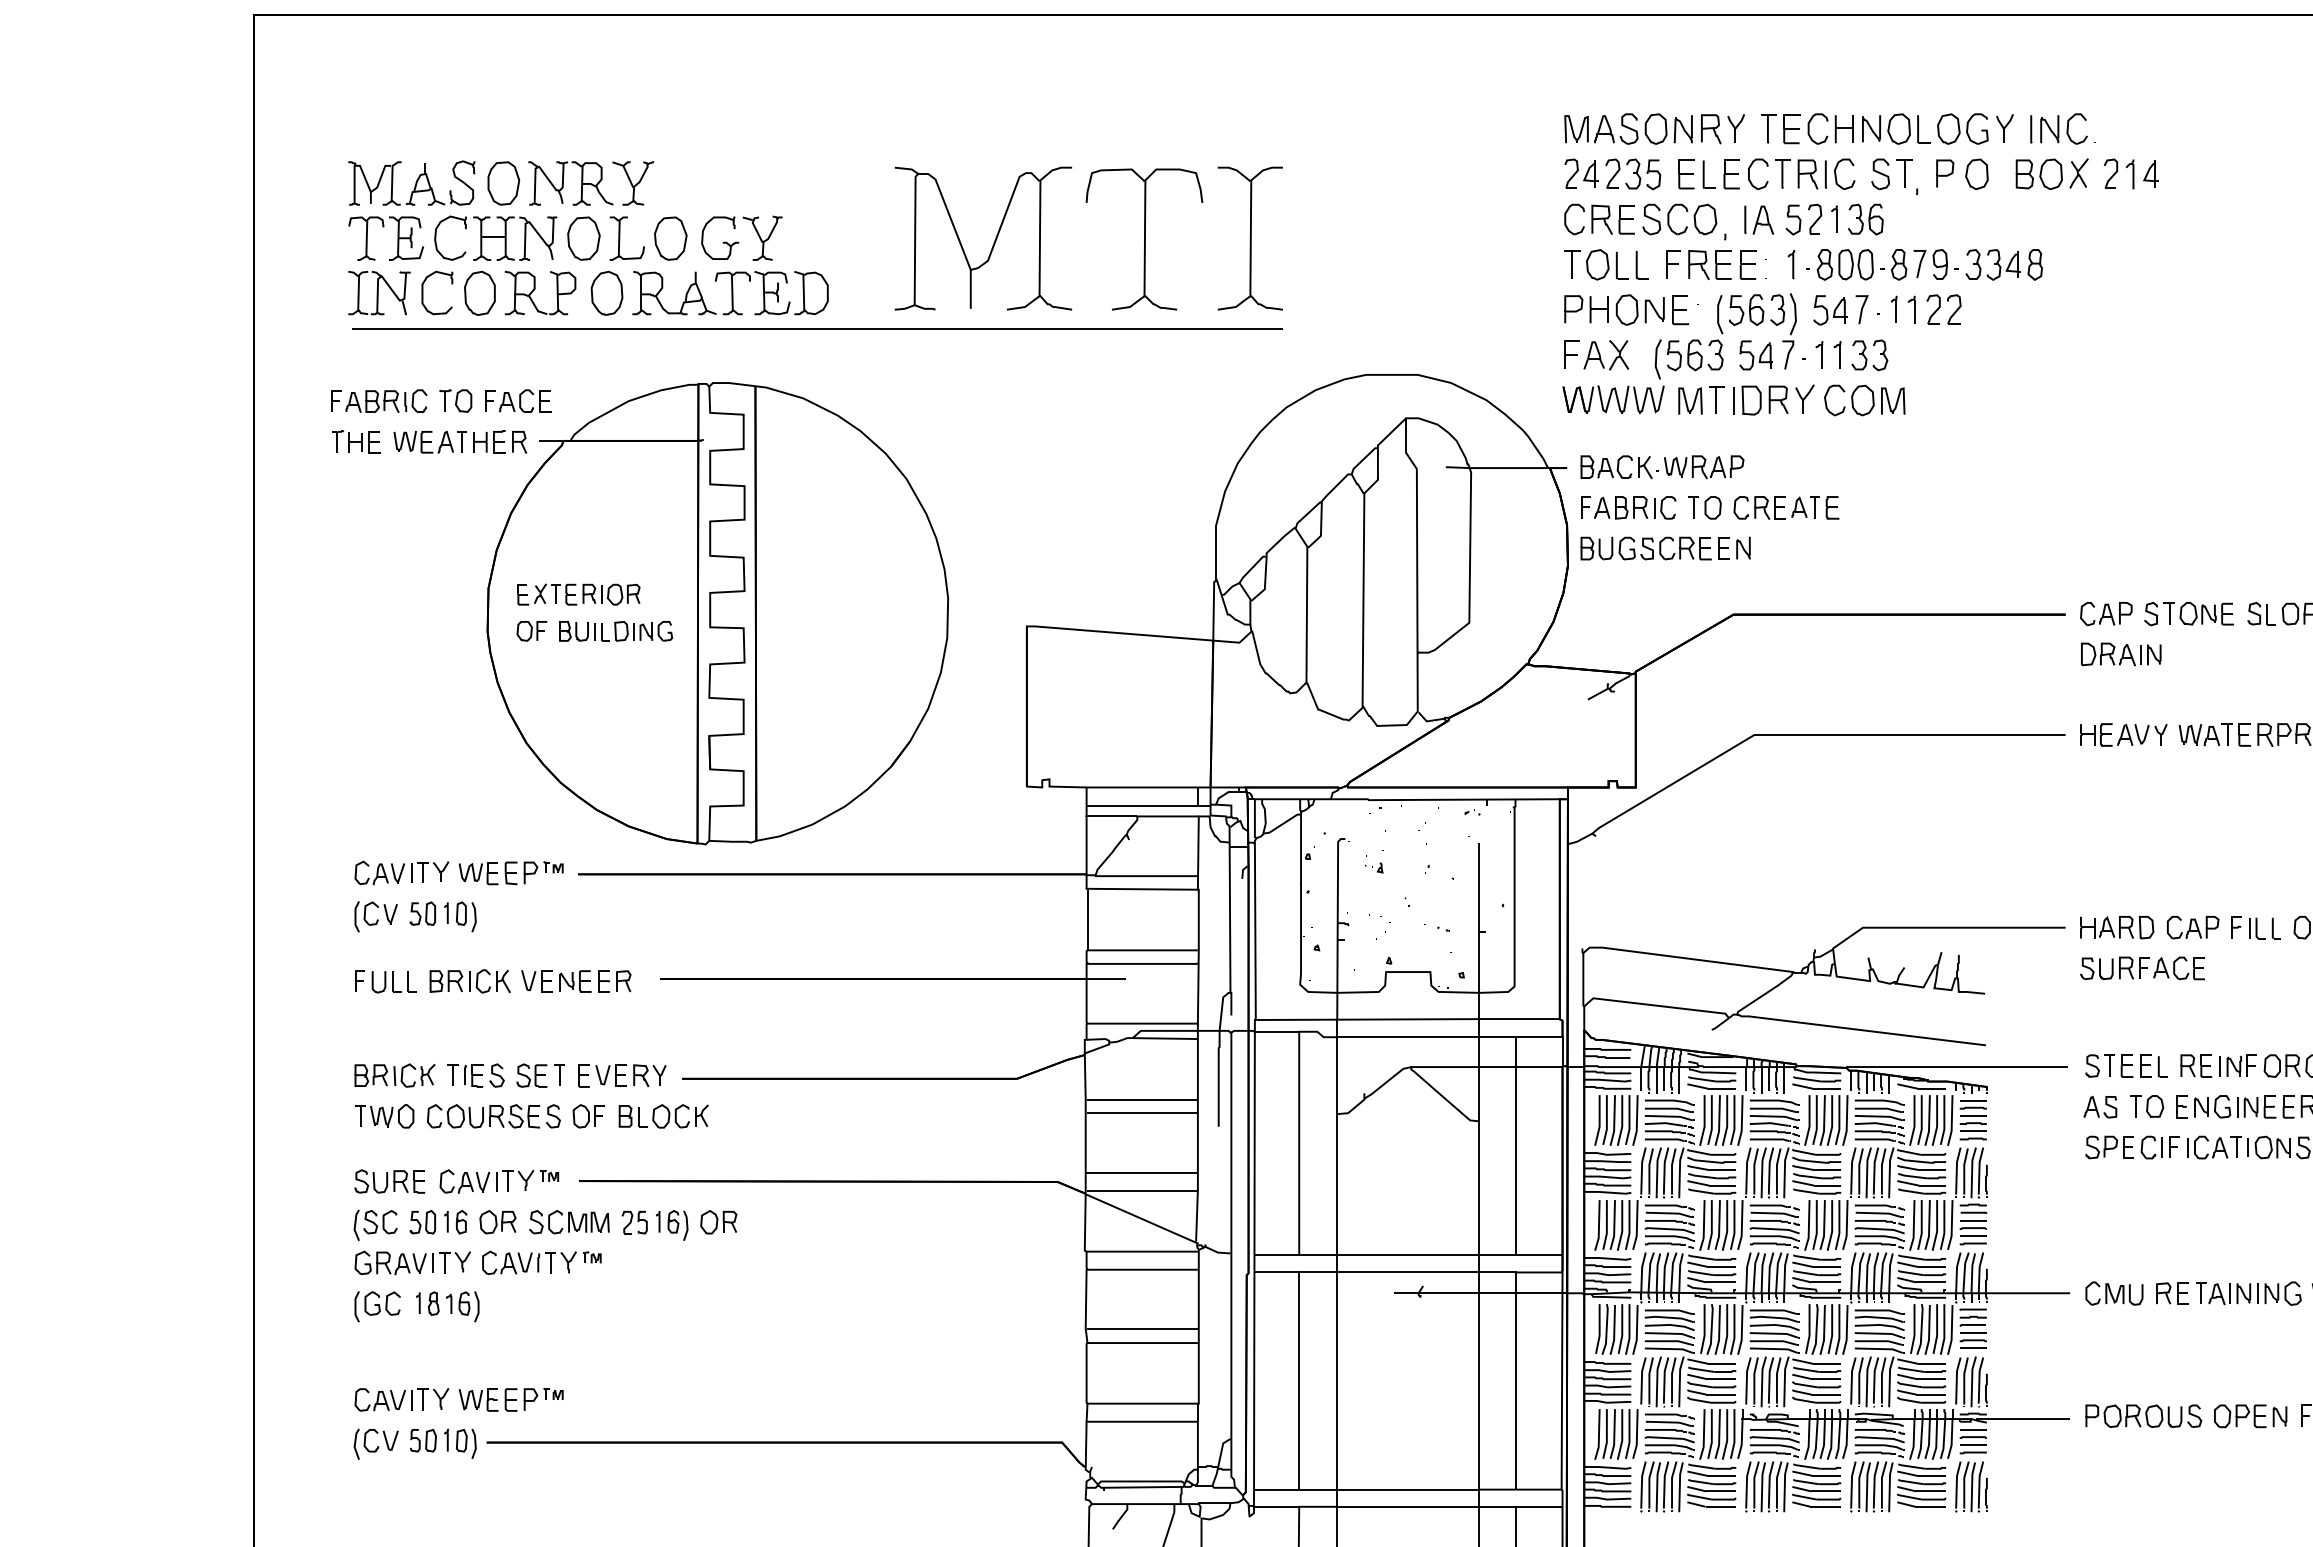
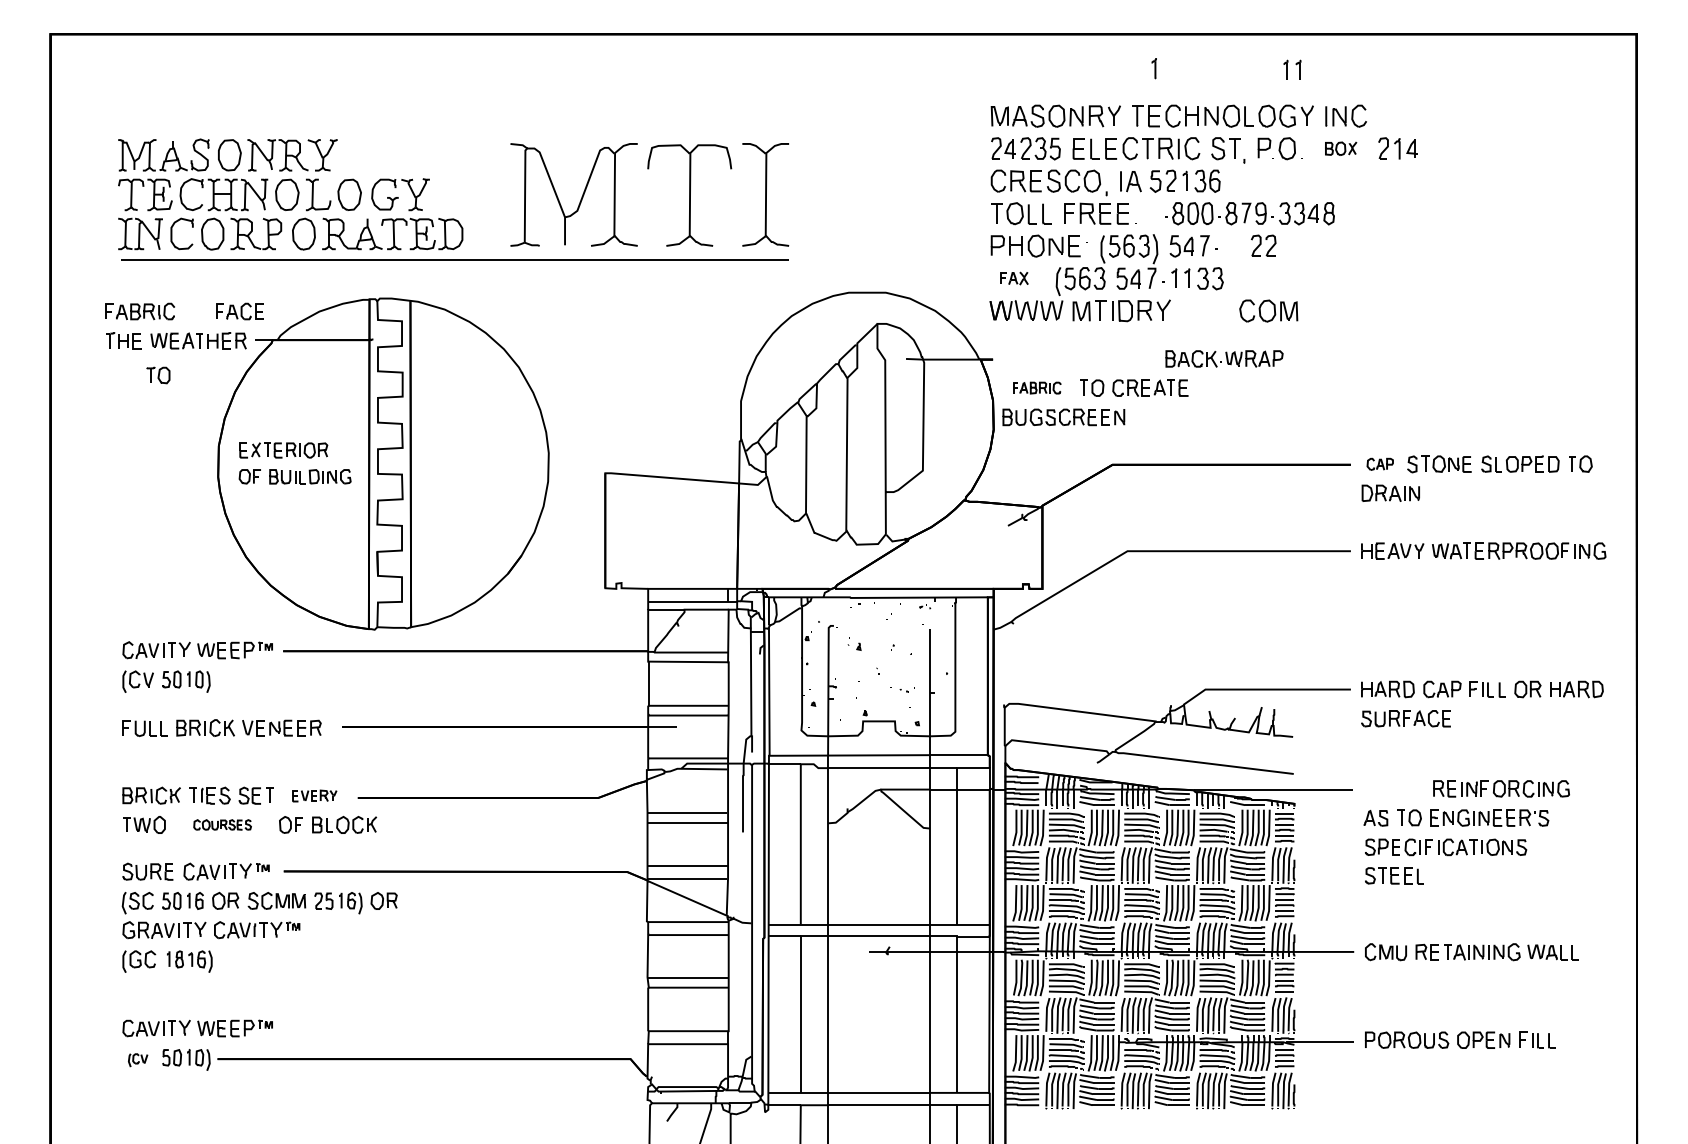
part: (2051, 173) -> (1340, 148), size x0.6
part: (1790, 264) -> (1153, 68), moved
part: (1903, 309) -> (1292, 69), moved
part: (1596, 355) -> (1014, 278), size x0.6
part: (1864, 399) -> (1268, 310), moved
part: (455, 401) -> (158, 375), moved
part: (1662, 466) -> (1224, 358), moved
part: (1627, 506) -> (1036, 387), size x0.7
part: (2106, 614) -> (1380, 464), size x0.7
part: (2126, 1065) -> (1394, 875), moved
part: (621, 1075) -> (314, 795), size x0.7
part: (493, 1115) -> (222, 824), size x0.6
part: (375, 1444) -> (137, 1060), size x0.6

